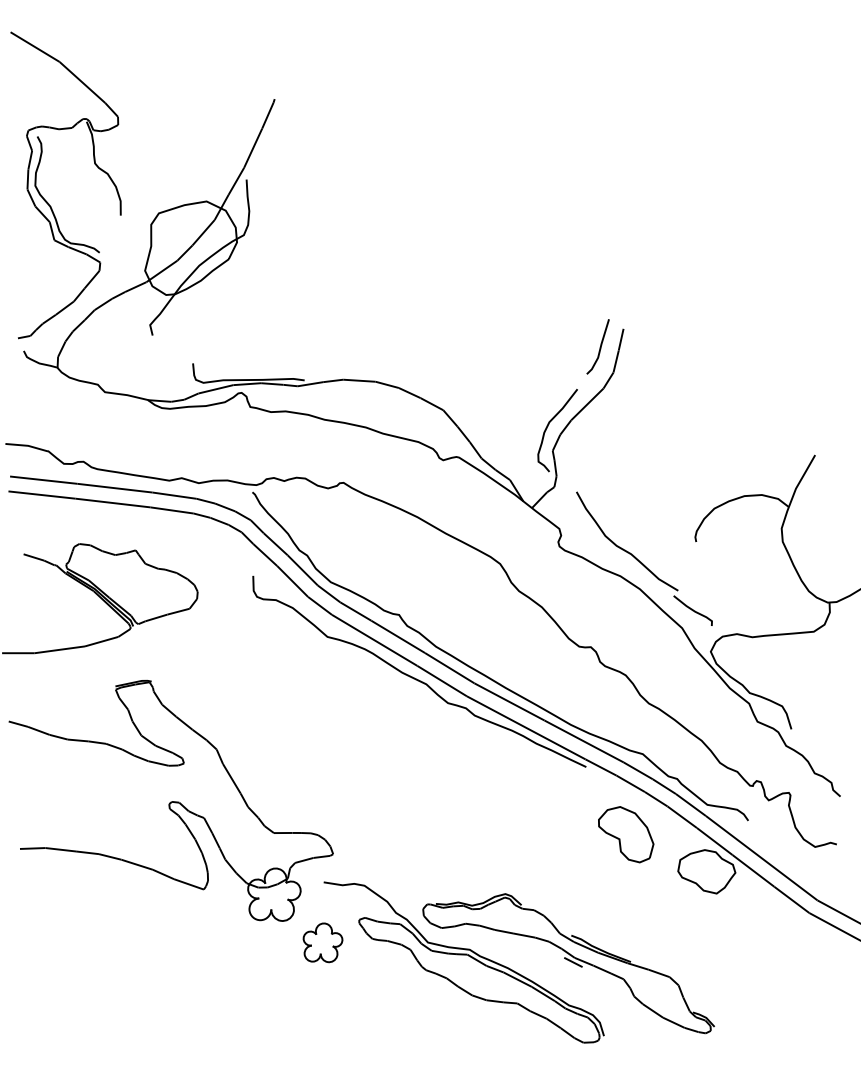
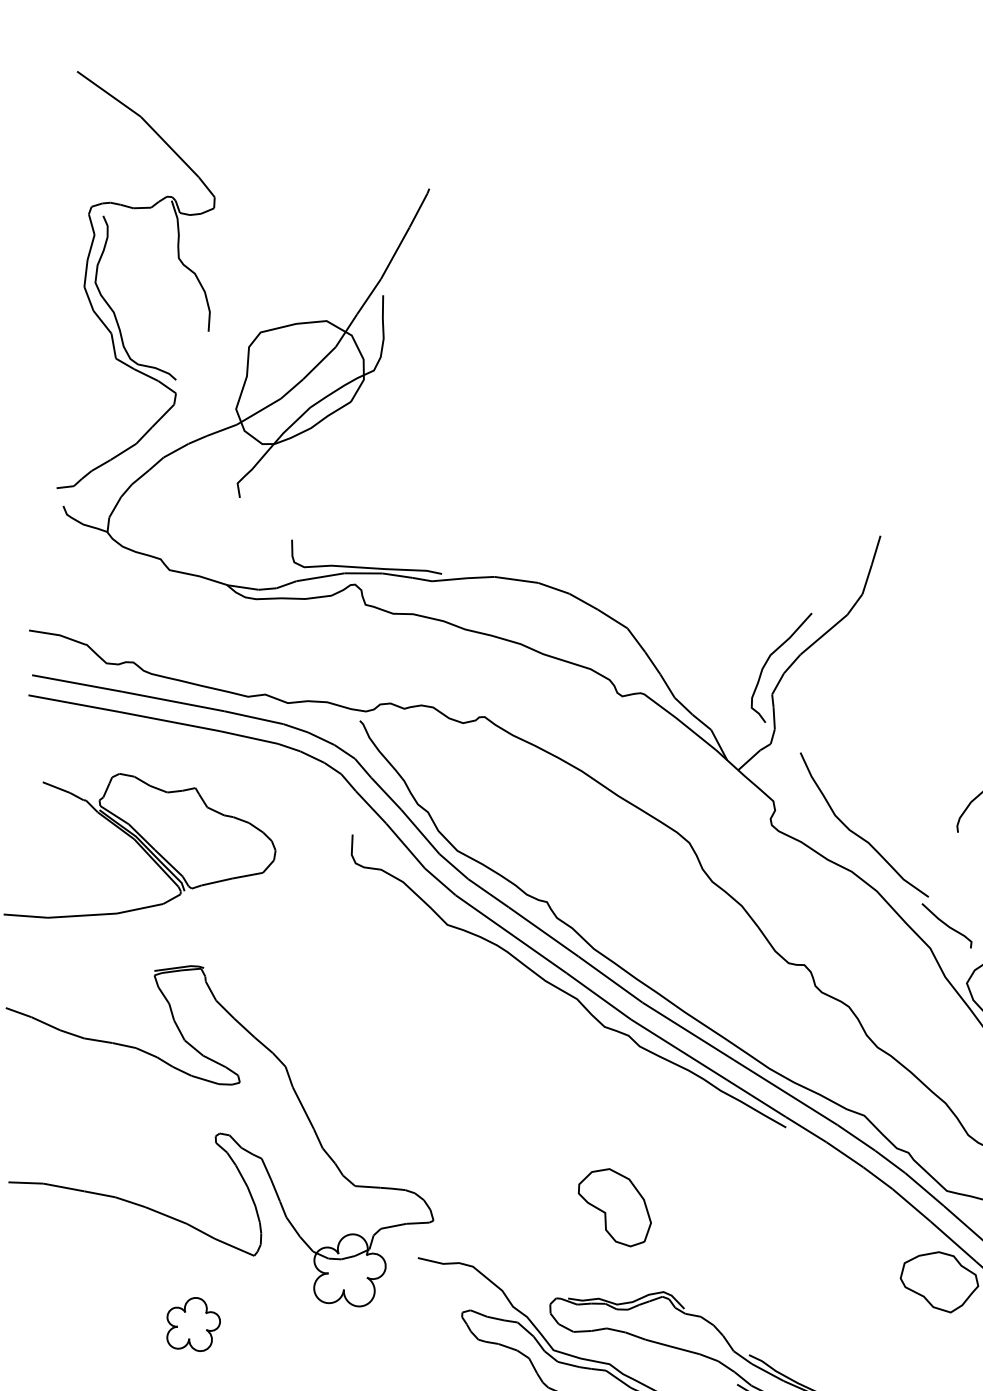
curve: (599, 347) -> (845, 558), removed
part: (626, 834) -> (615, 1207), moved
part: (322, 942) -> (192, 1323), moved

